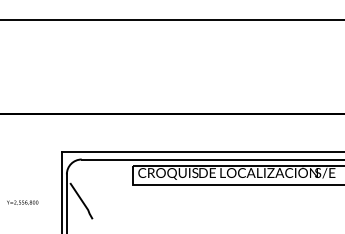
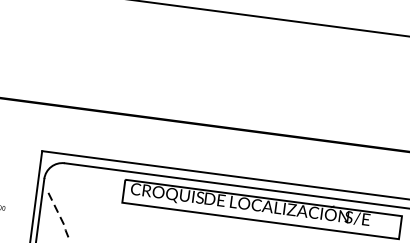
line: (82, 201) -> (58, 214), solid -> dashed

